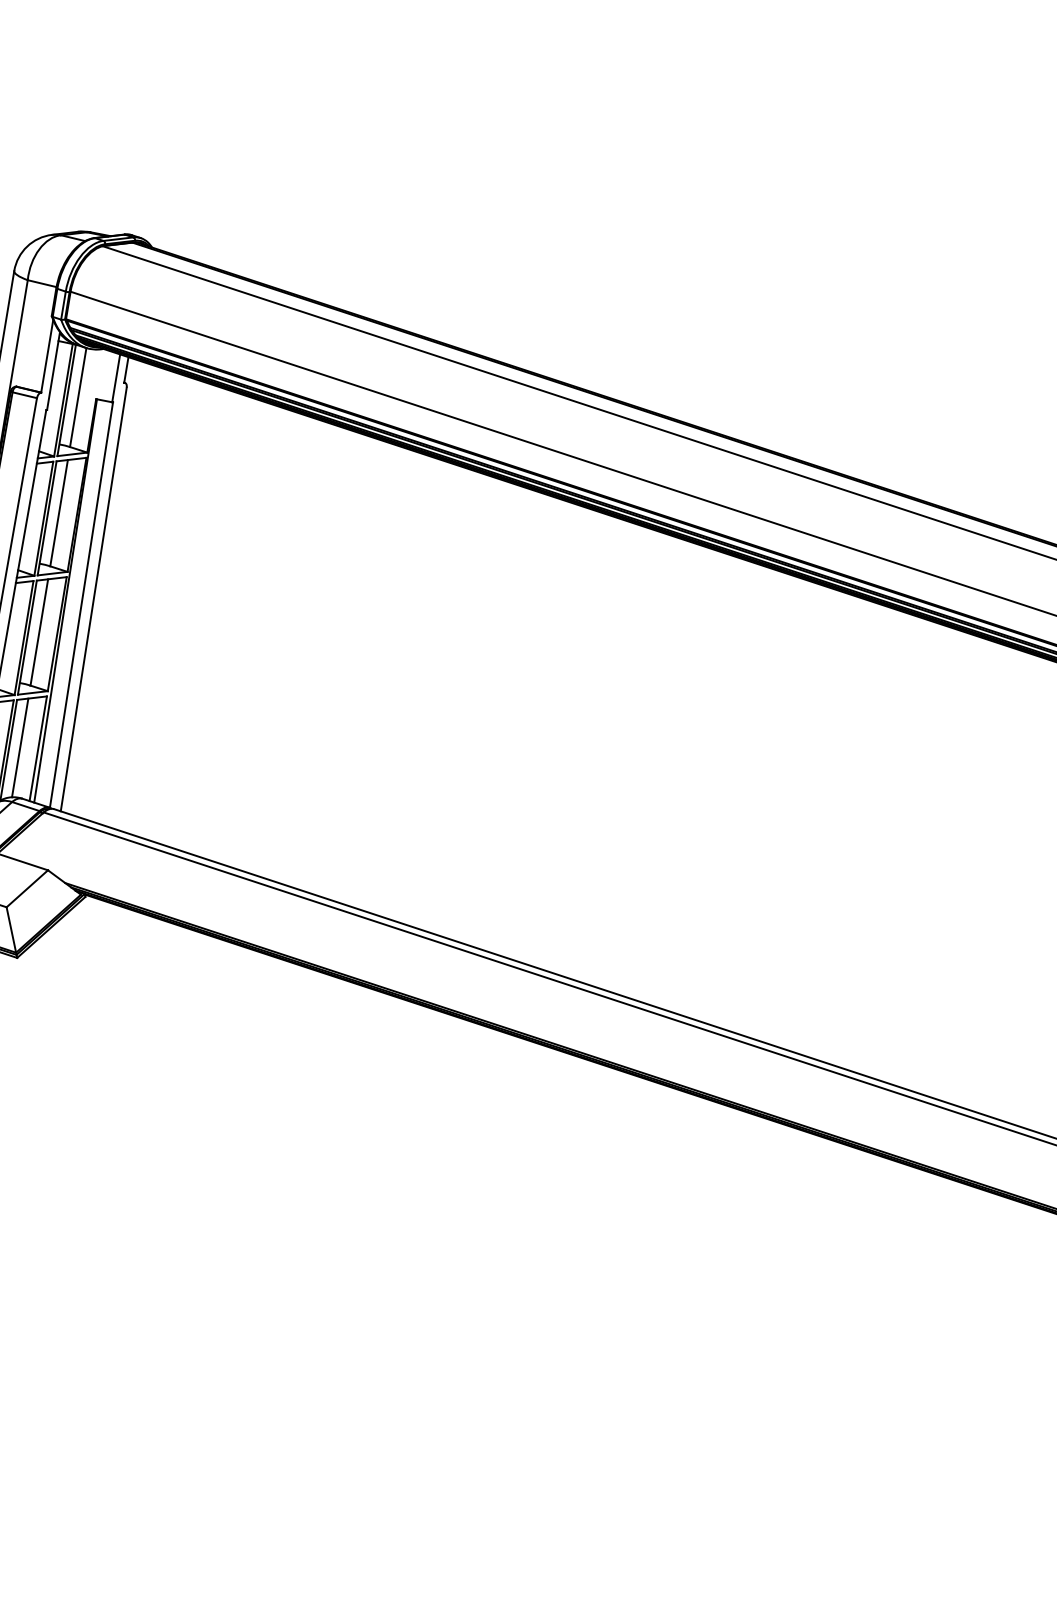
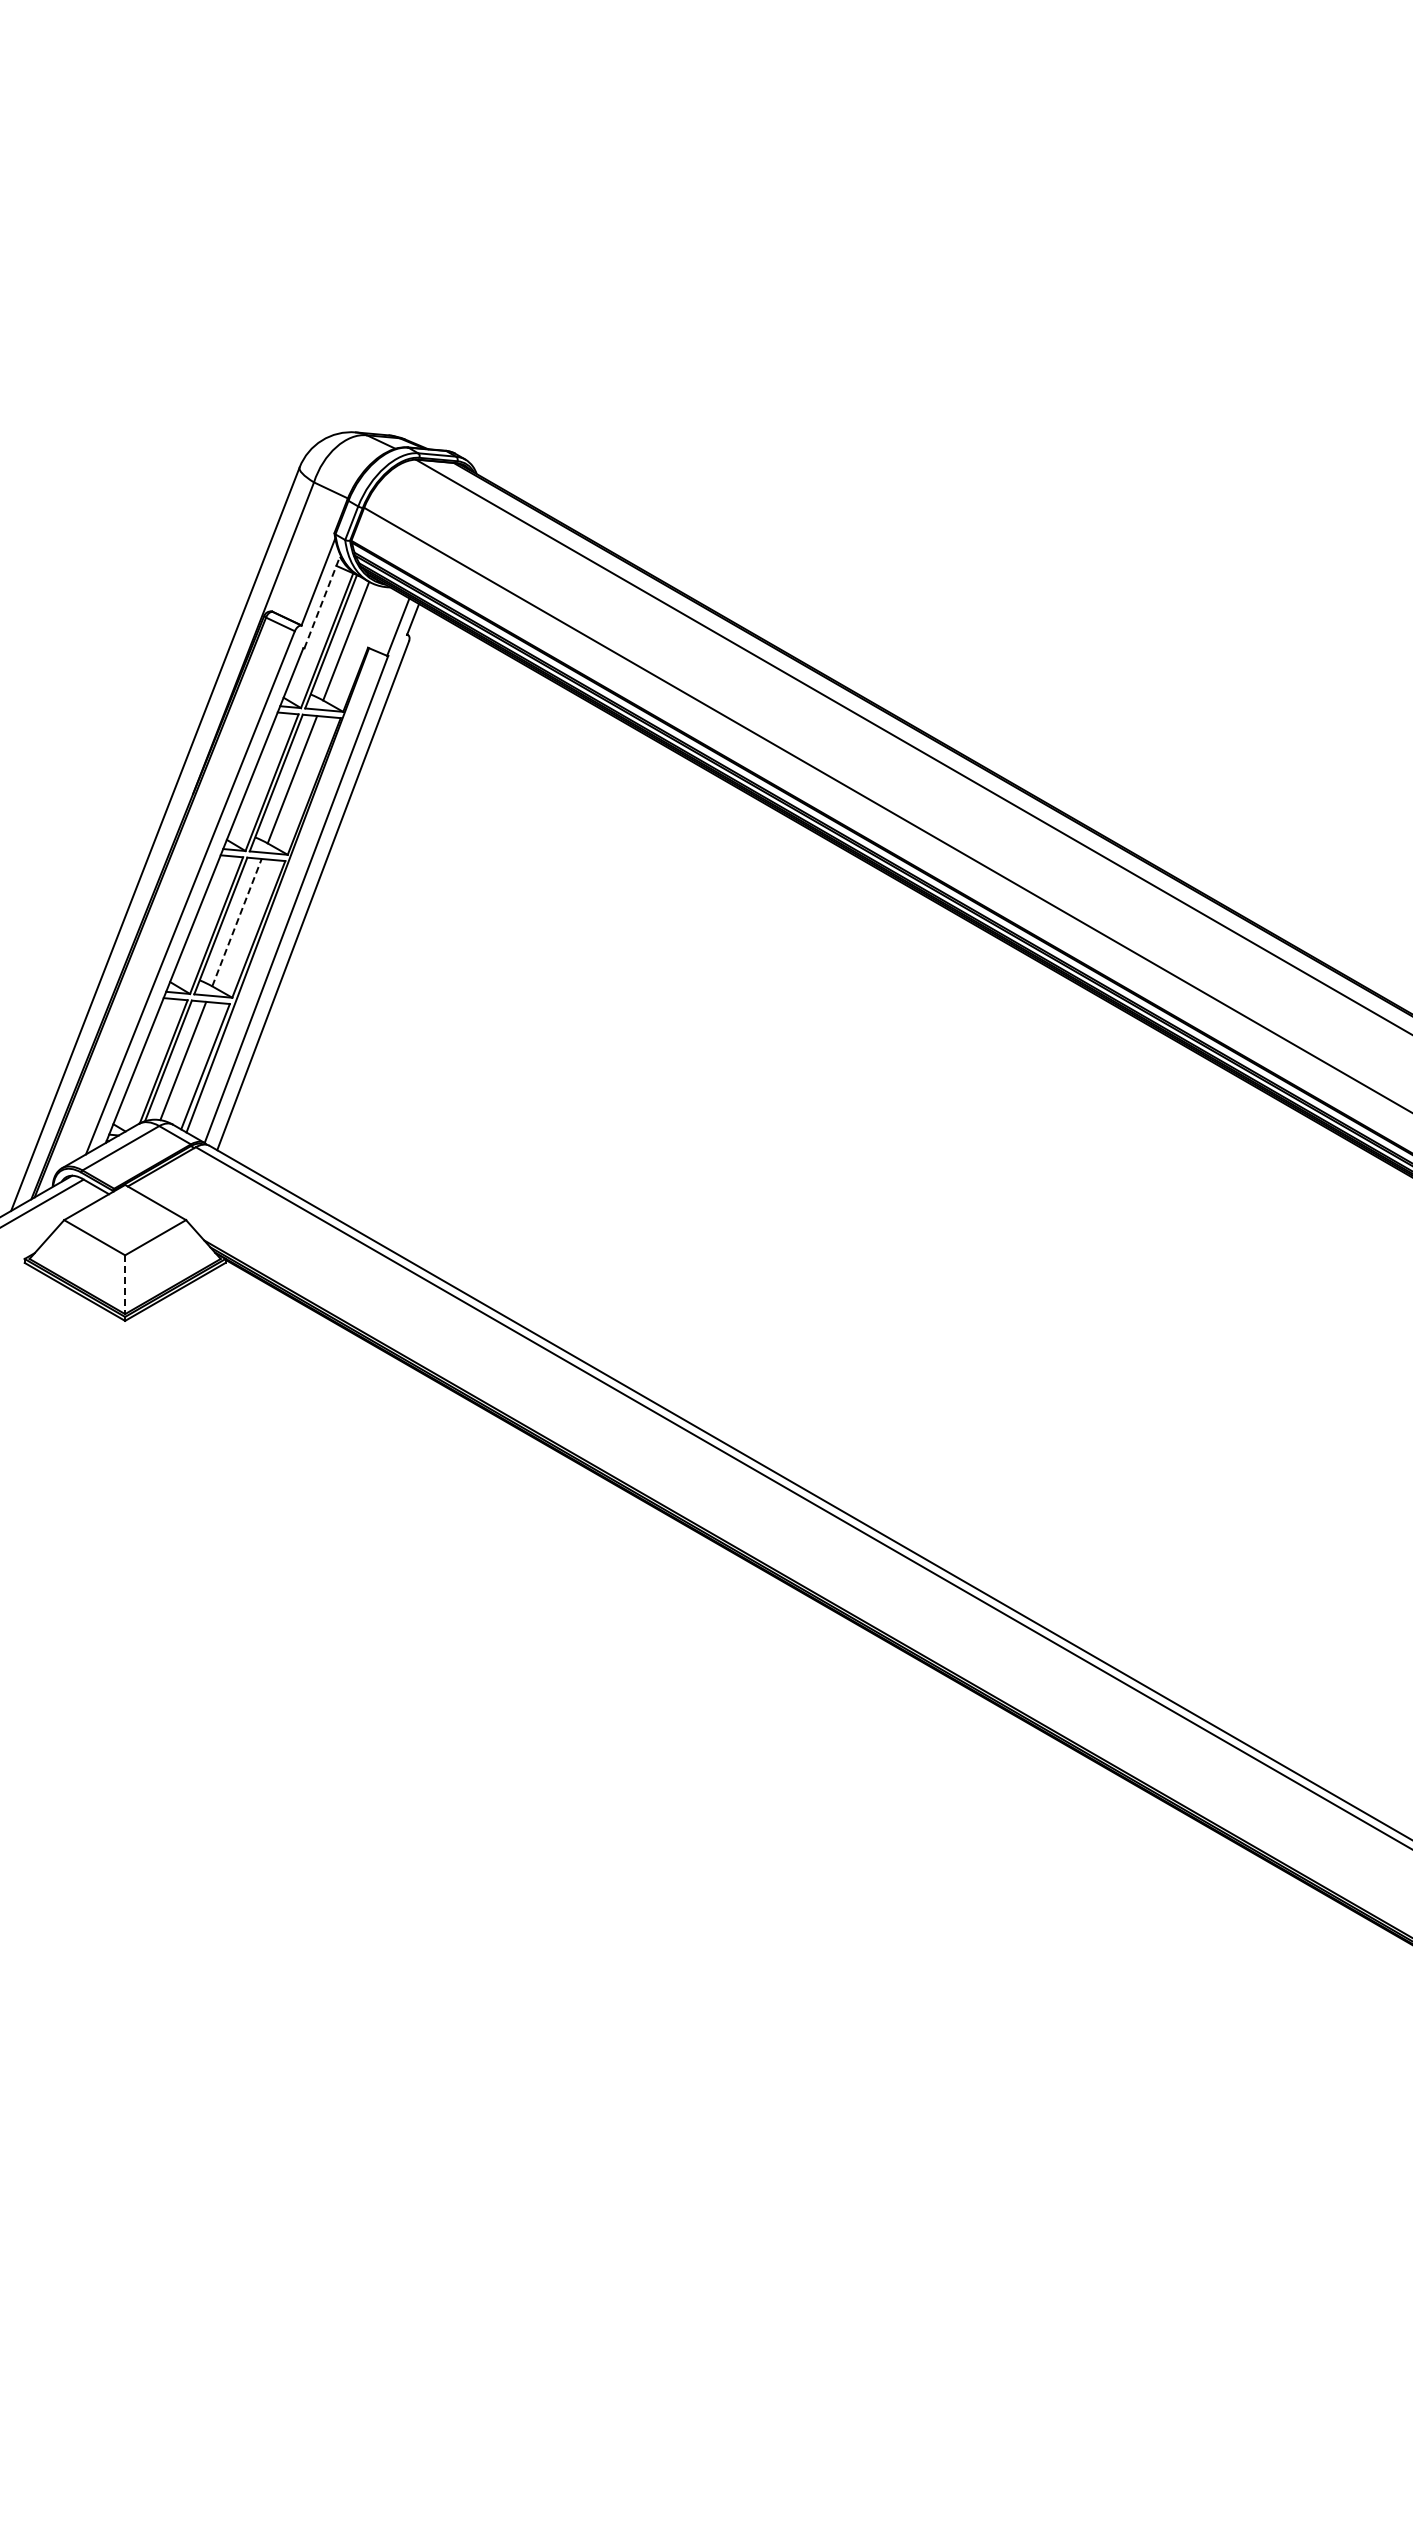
line: (53, 371) -> (322, 602), solid -> dashed
line: (39, 632) -> (237, 922), solid -> dashed
line: (11, 930) -> (125, 1285), solid -> dashed

